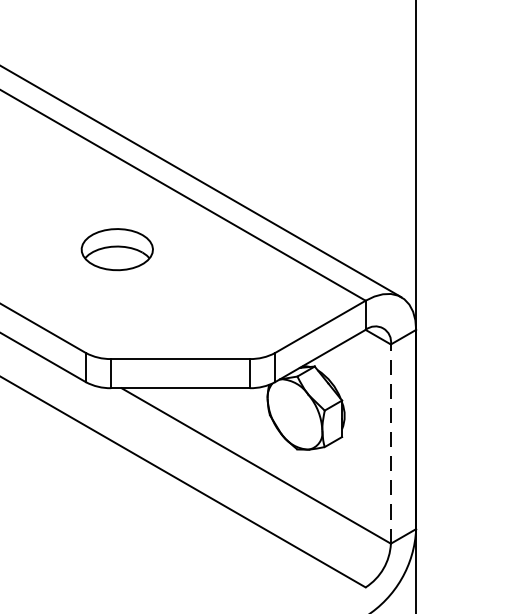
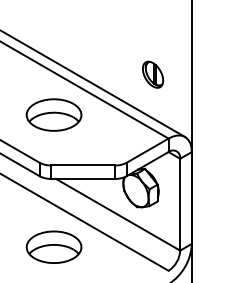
part: (332, 161) -> (153, 74), added
part: (116, 248) -> (53, 114), size x1.67
line: (391, 443) -> (180, 204), dashed -> solid
part: (116, 534) -> (53, 246), added

